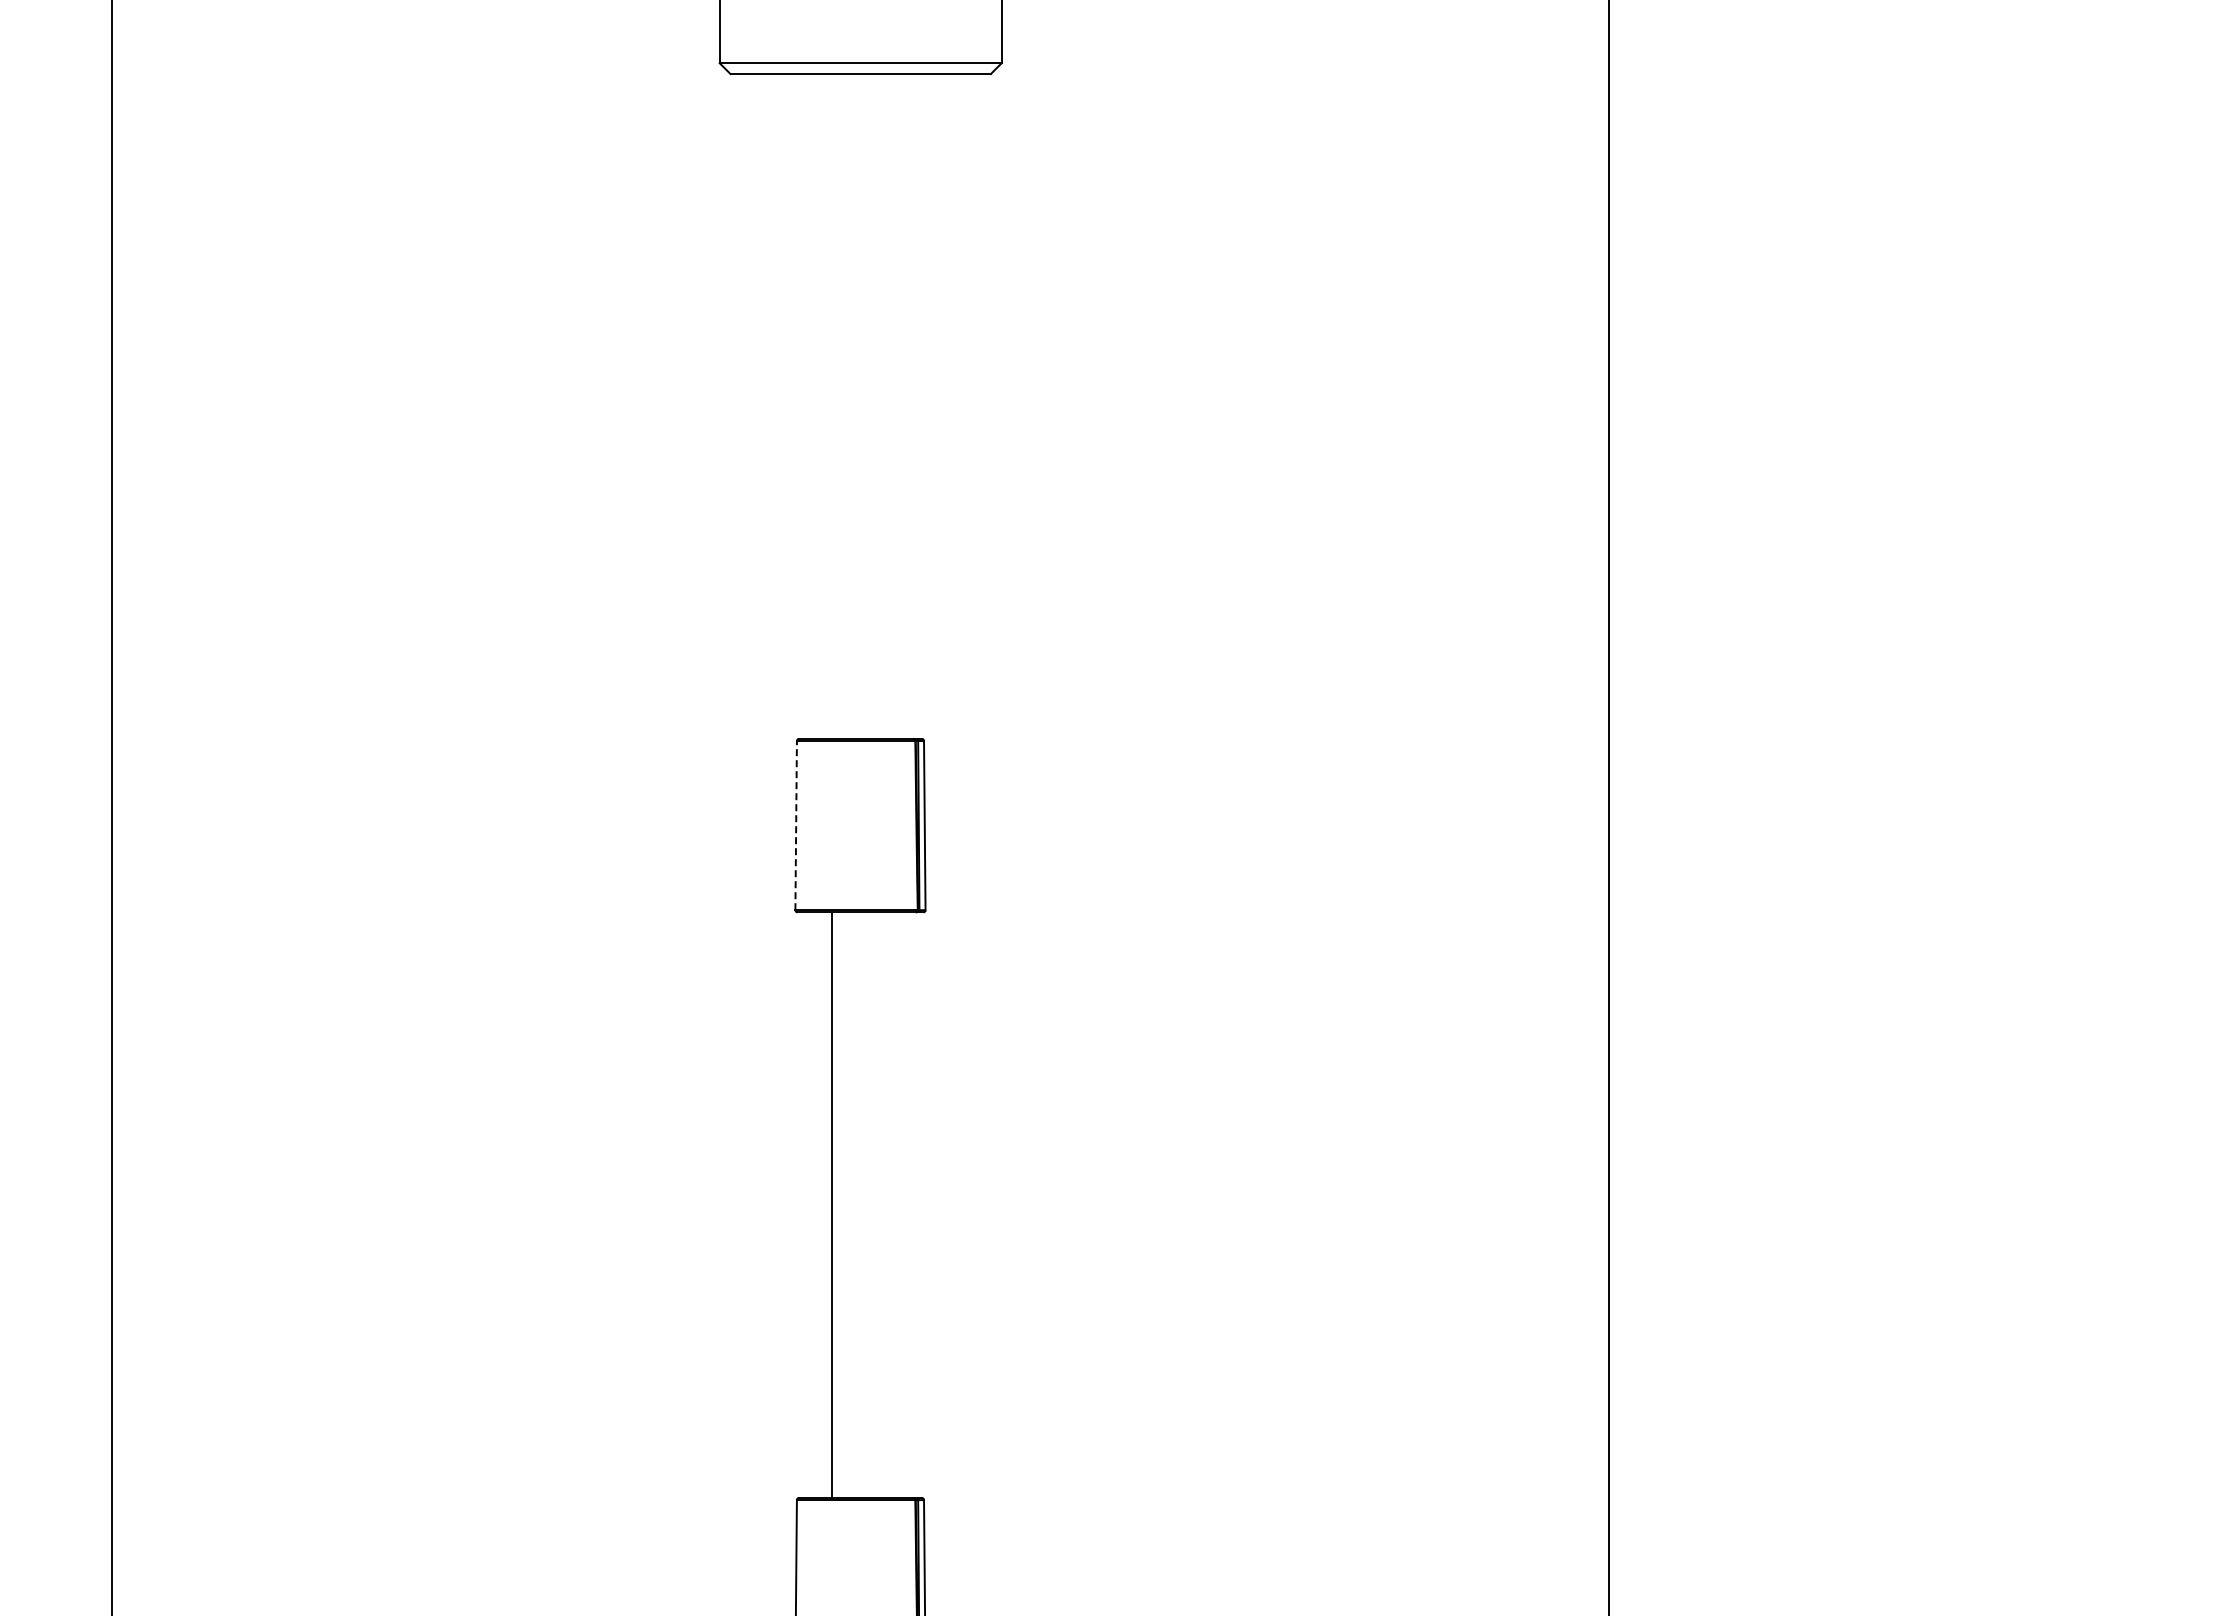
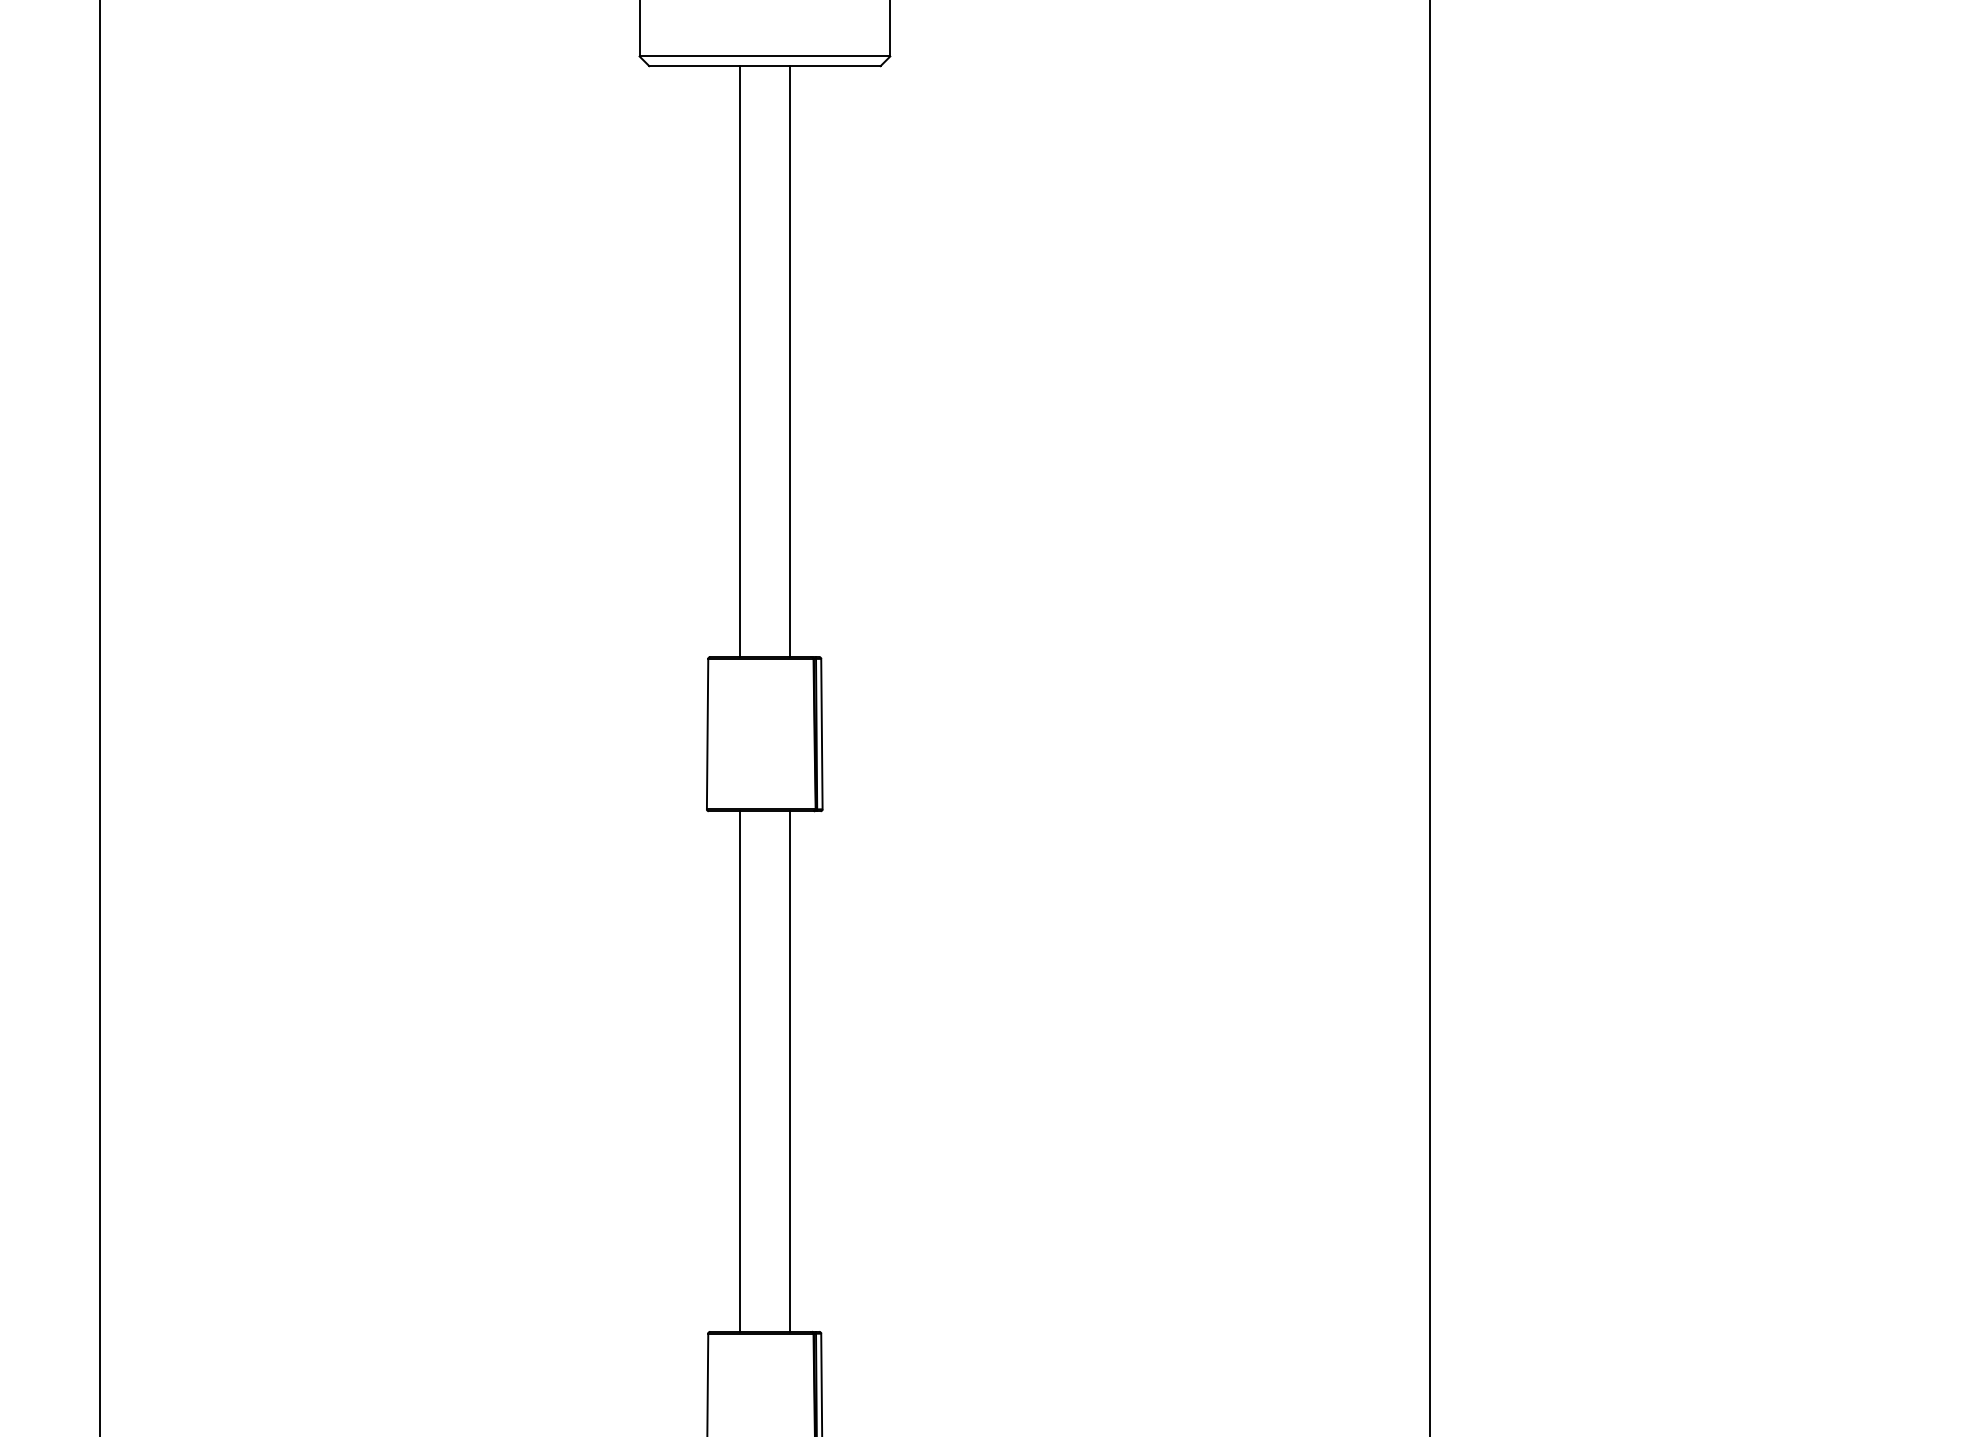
line: (832, 406) -> (739, 361), added
line: (888, 406) -> (789, 361), added
line: (796, 825) -> (707, 734), dashed -> solid
line: (888, 1204) -> (789, 1070), added

